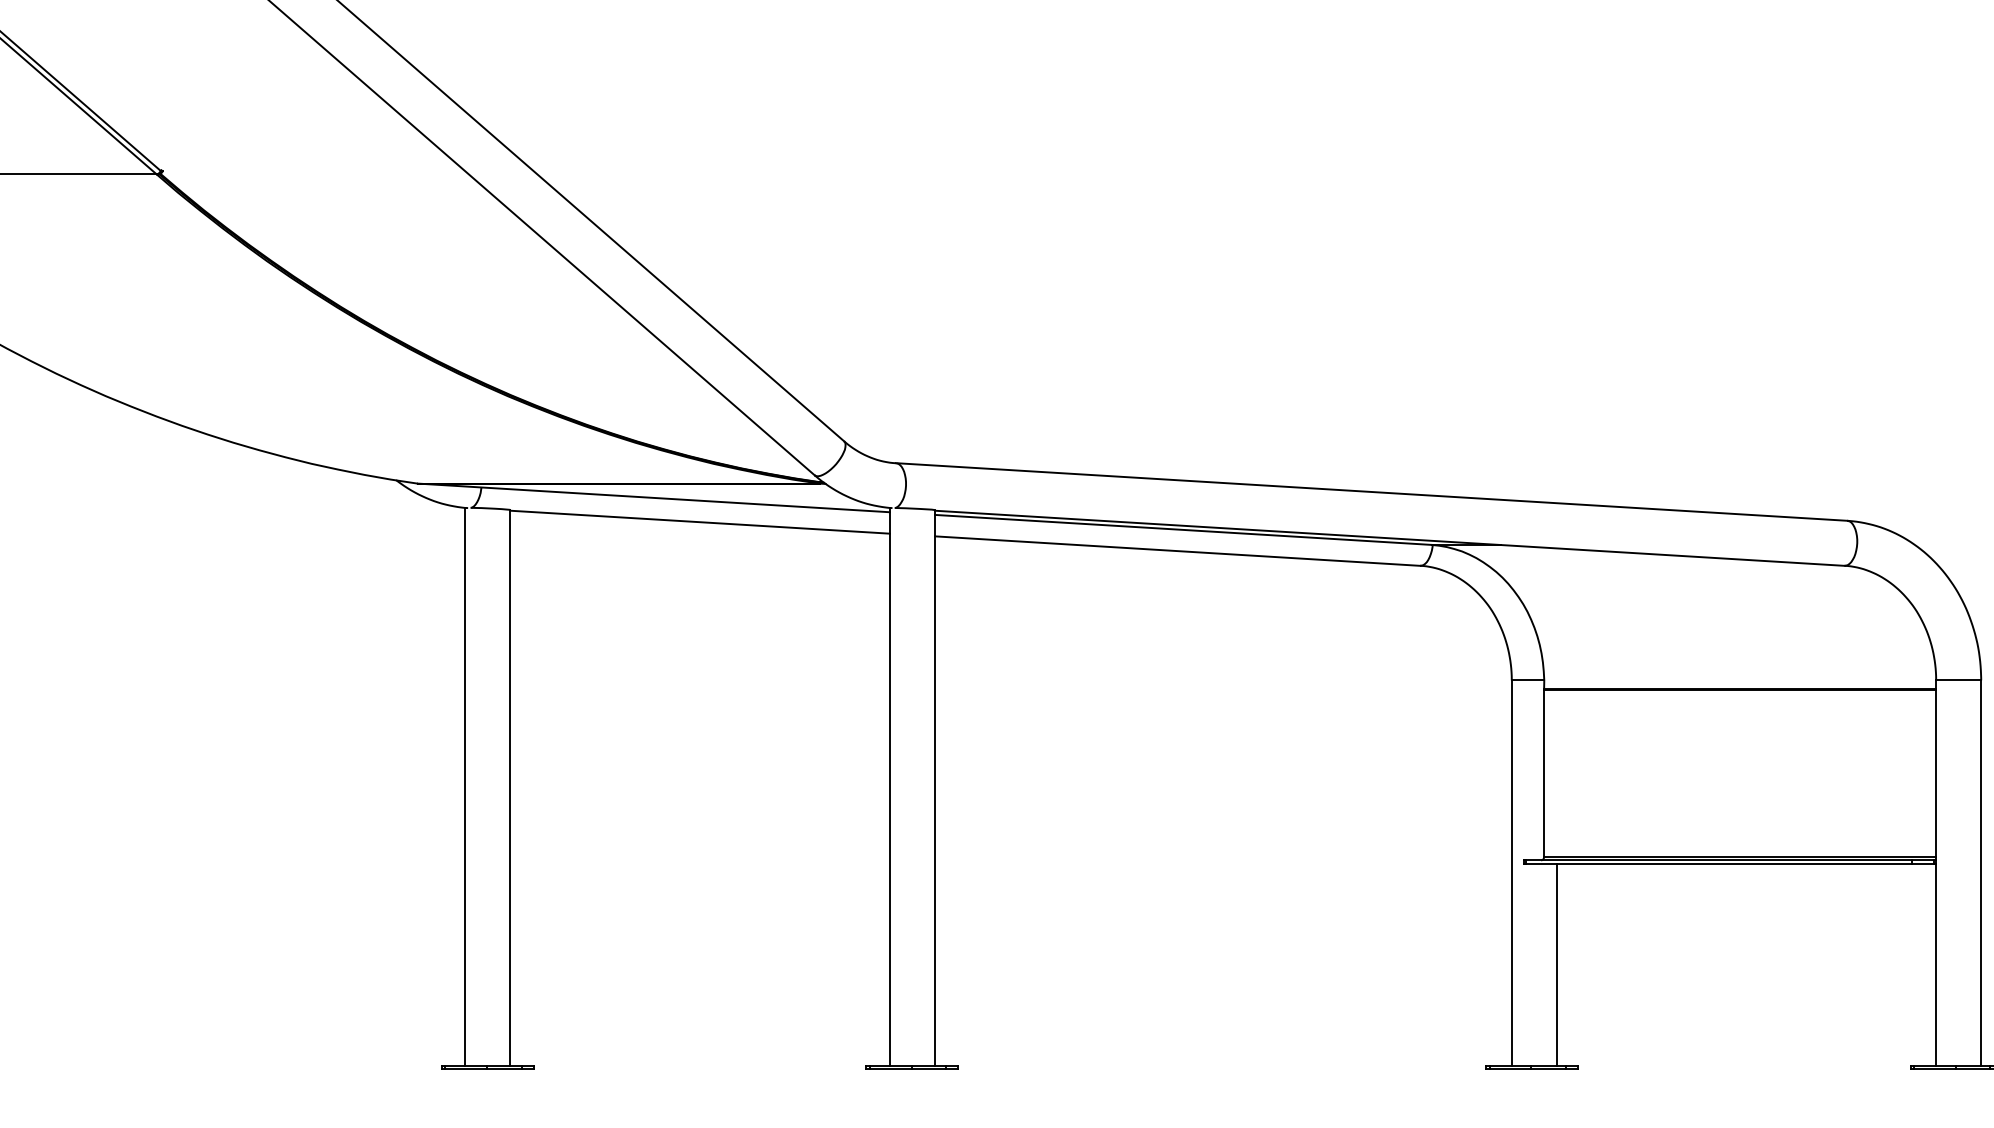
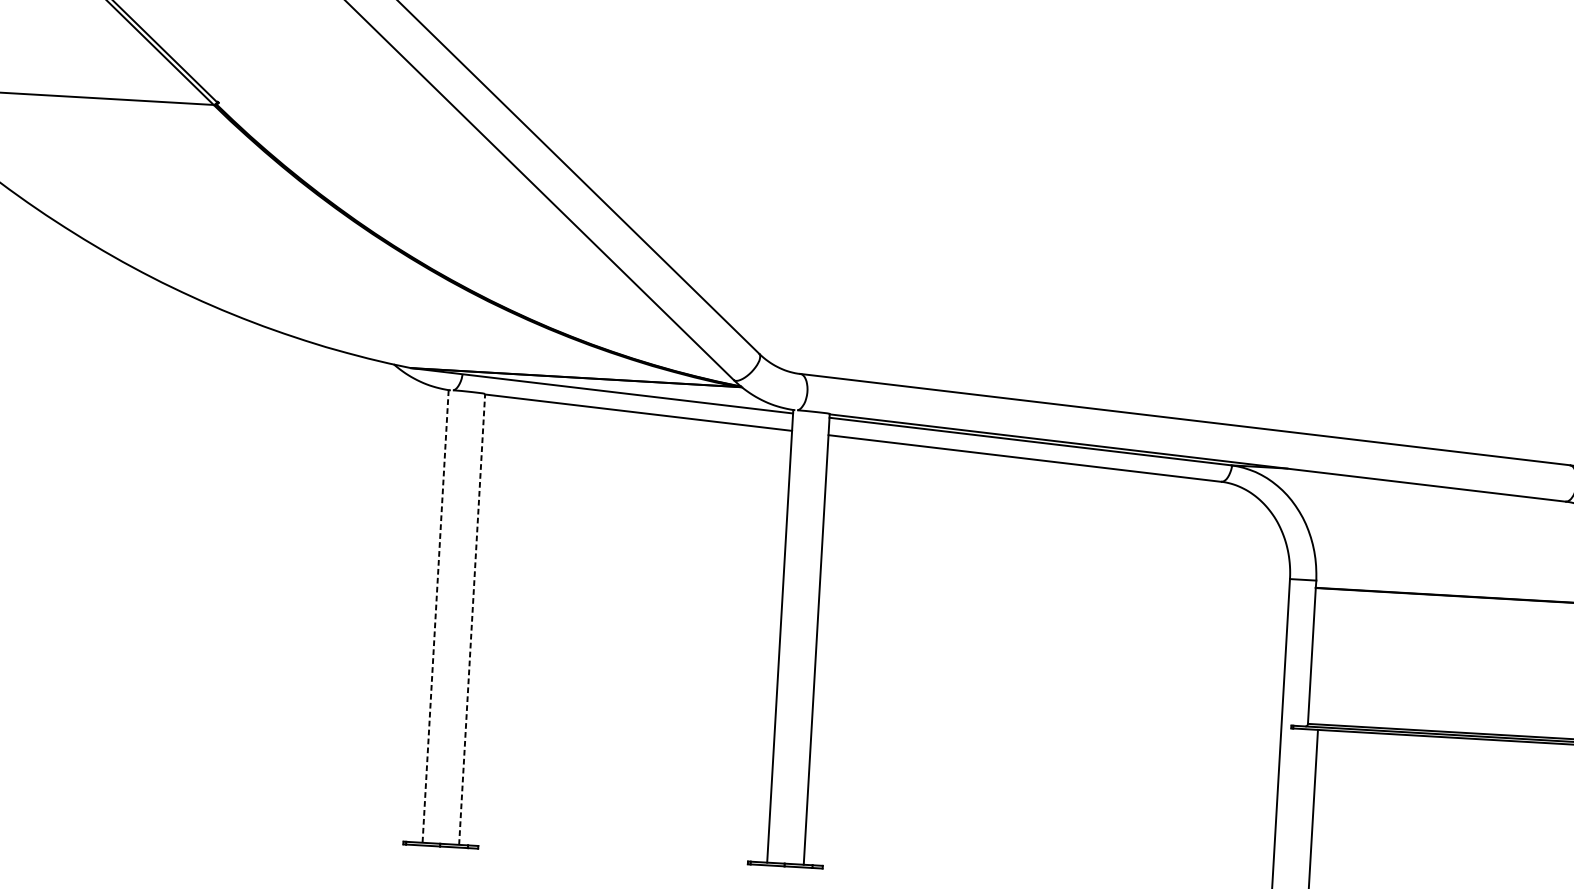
line: (465, 786) -> (435, 616), solid -> dashed
line: (510, 787) -> (472, 619), solid -> dashed

